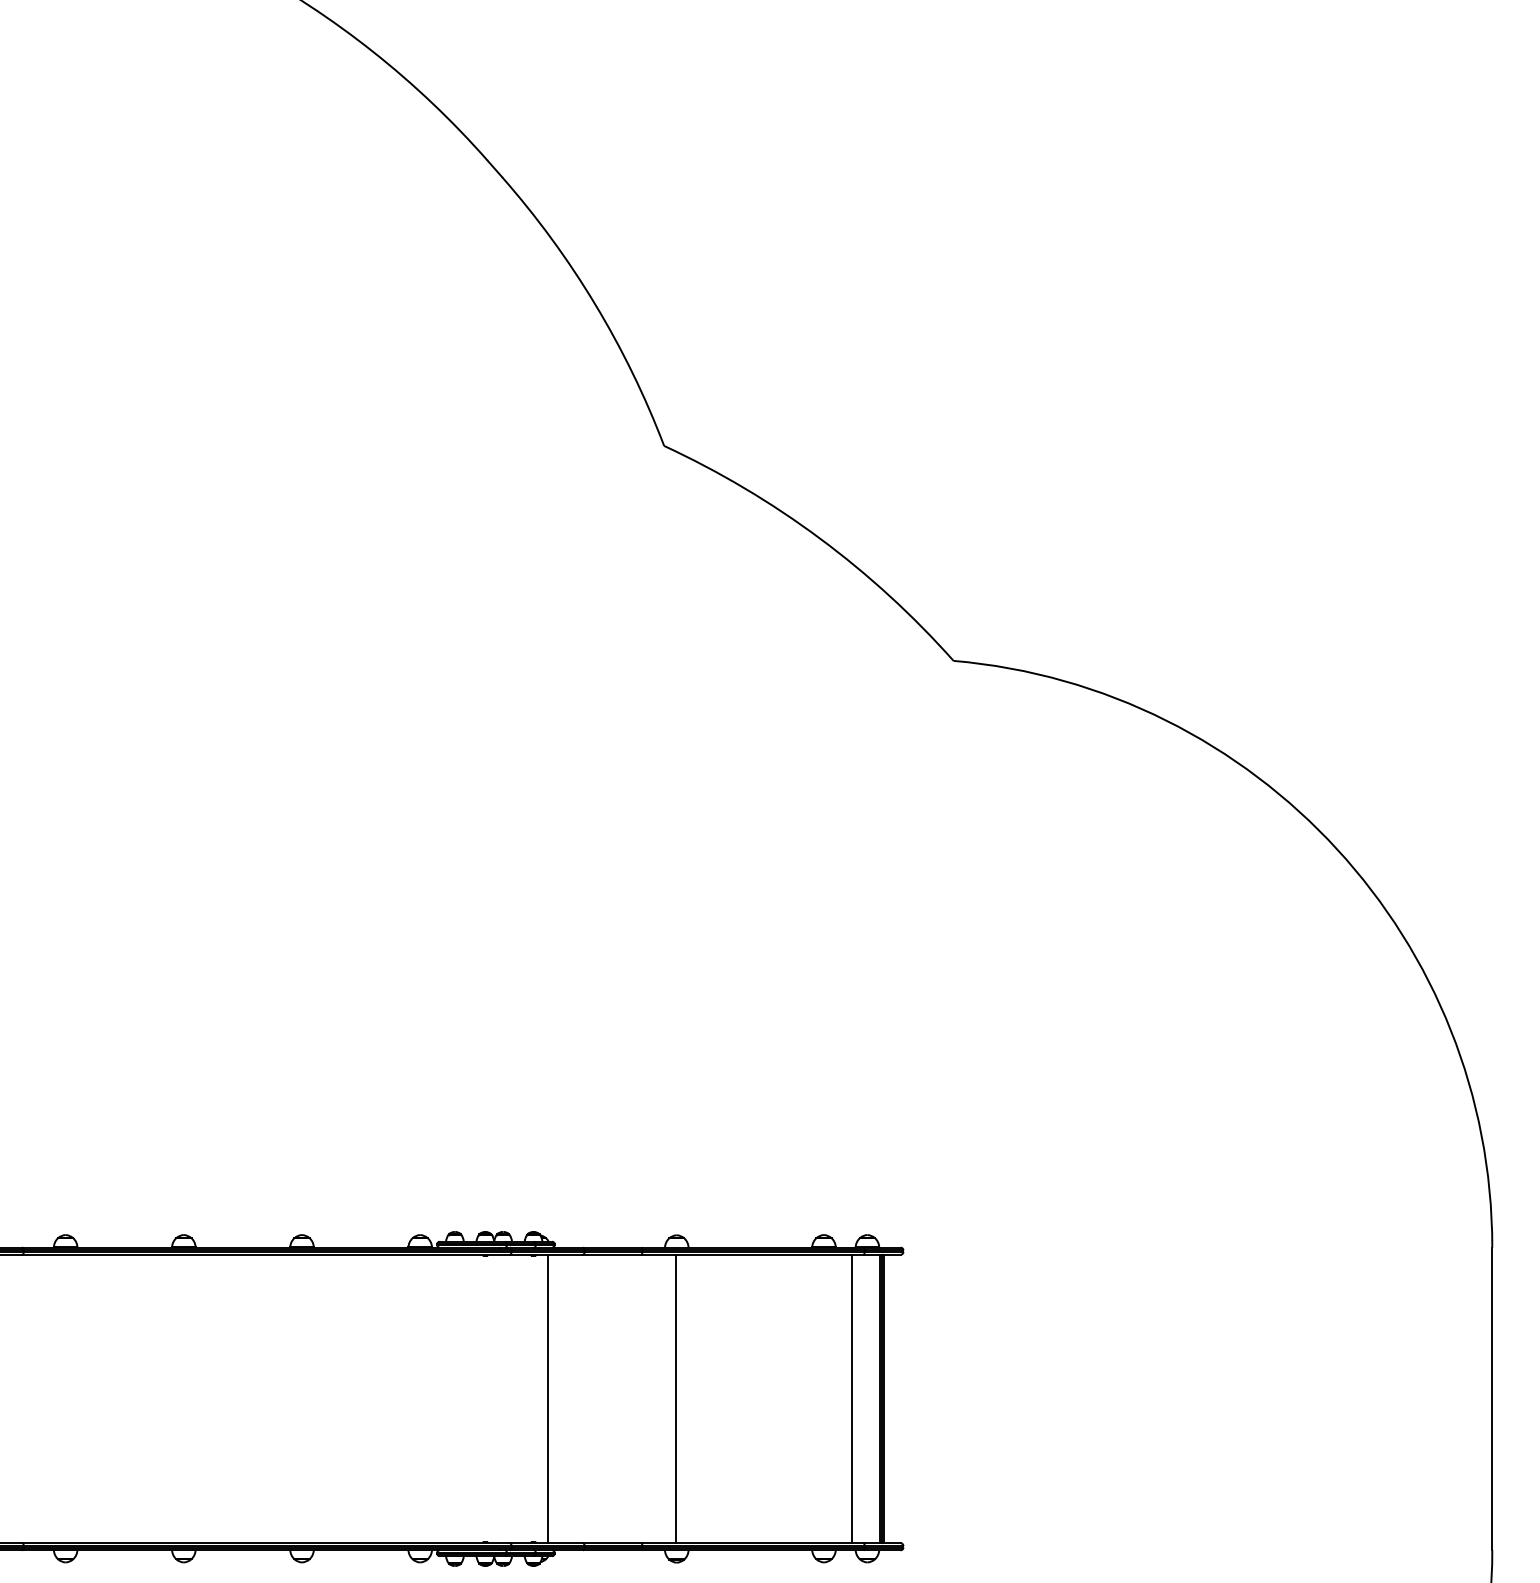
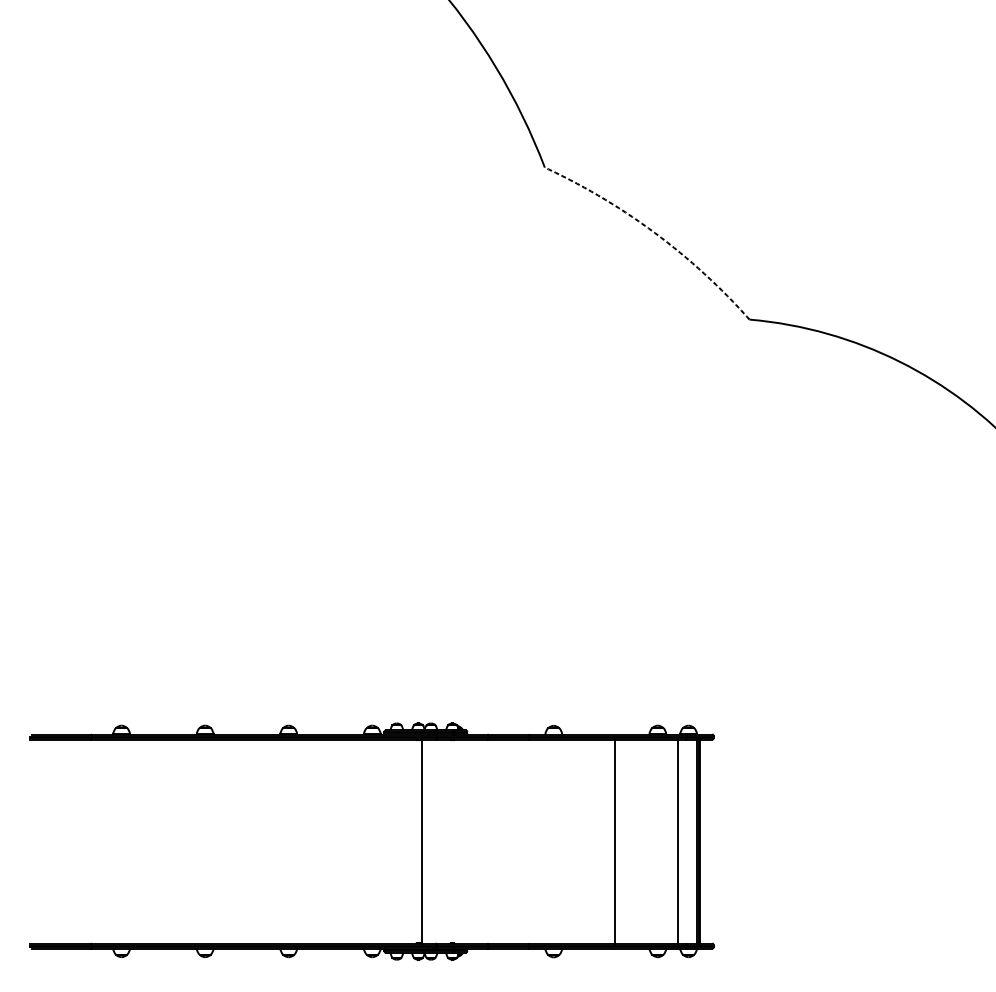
arc: (819, 538) -> (654, 233), solid -> dashed
line: (547, 1398) -> (421, 841), moved
line: (676, 1398) -> (615, 841), moved

